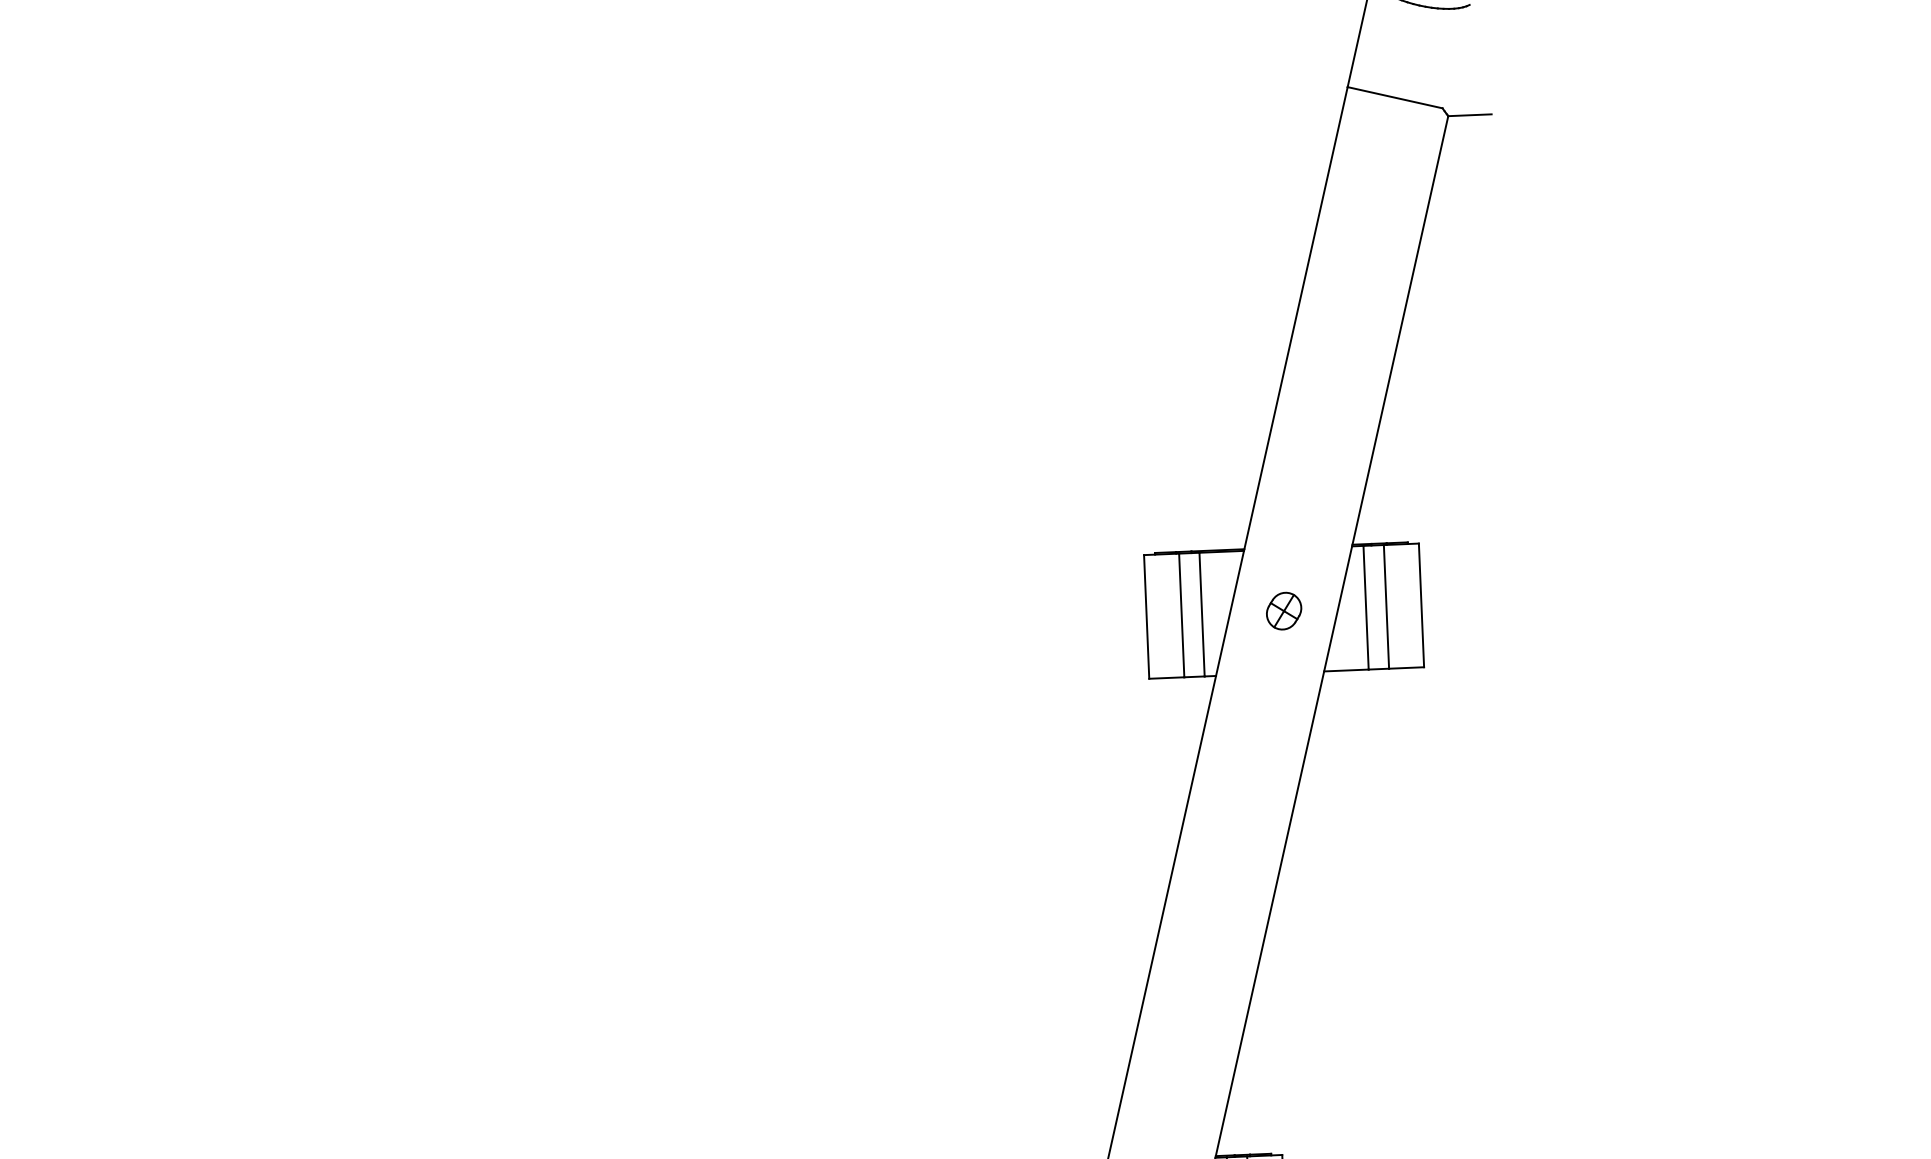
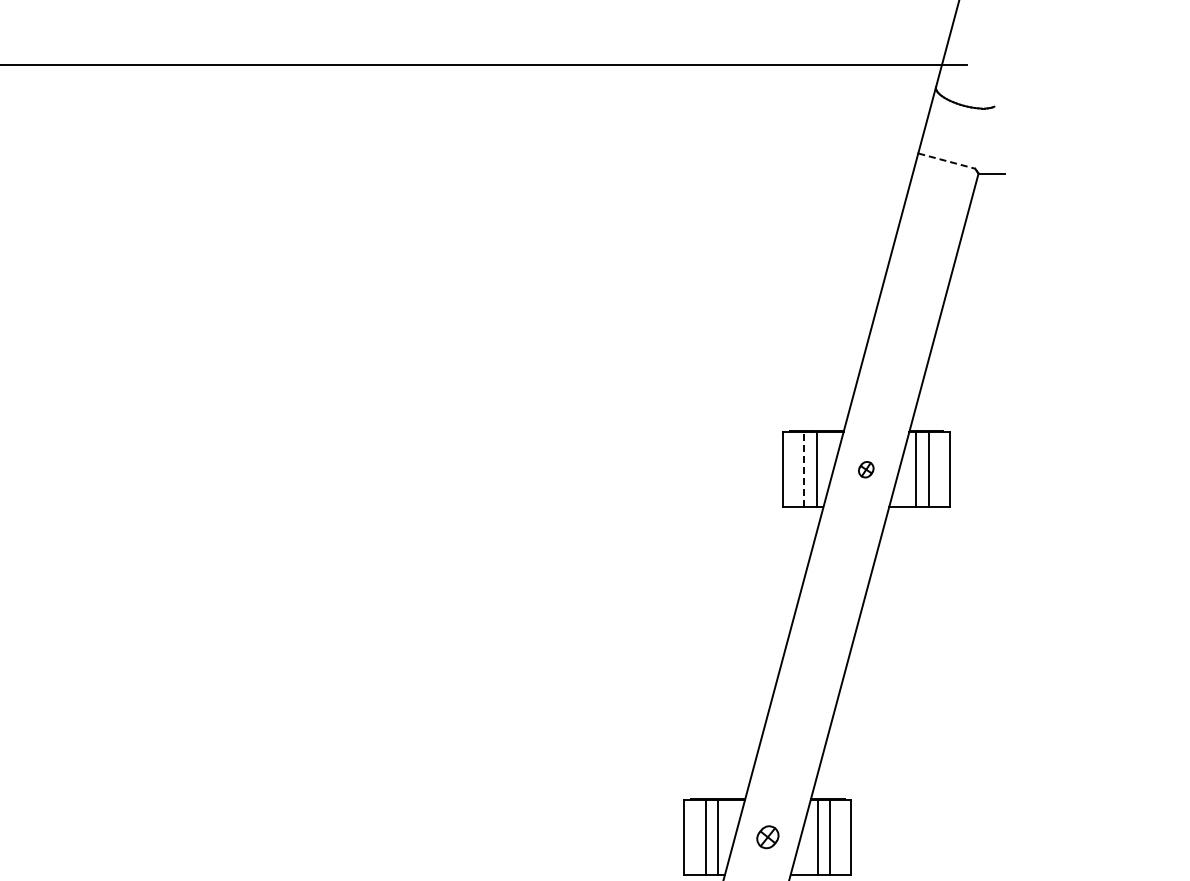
line: (1394, 98) -> (946, 161), solid -> dashed
part: (1282, 610) -> (865, 469), size x0.7
line: (1182, 614) -> (804, 469), solid -> dashed

